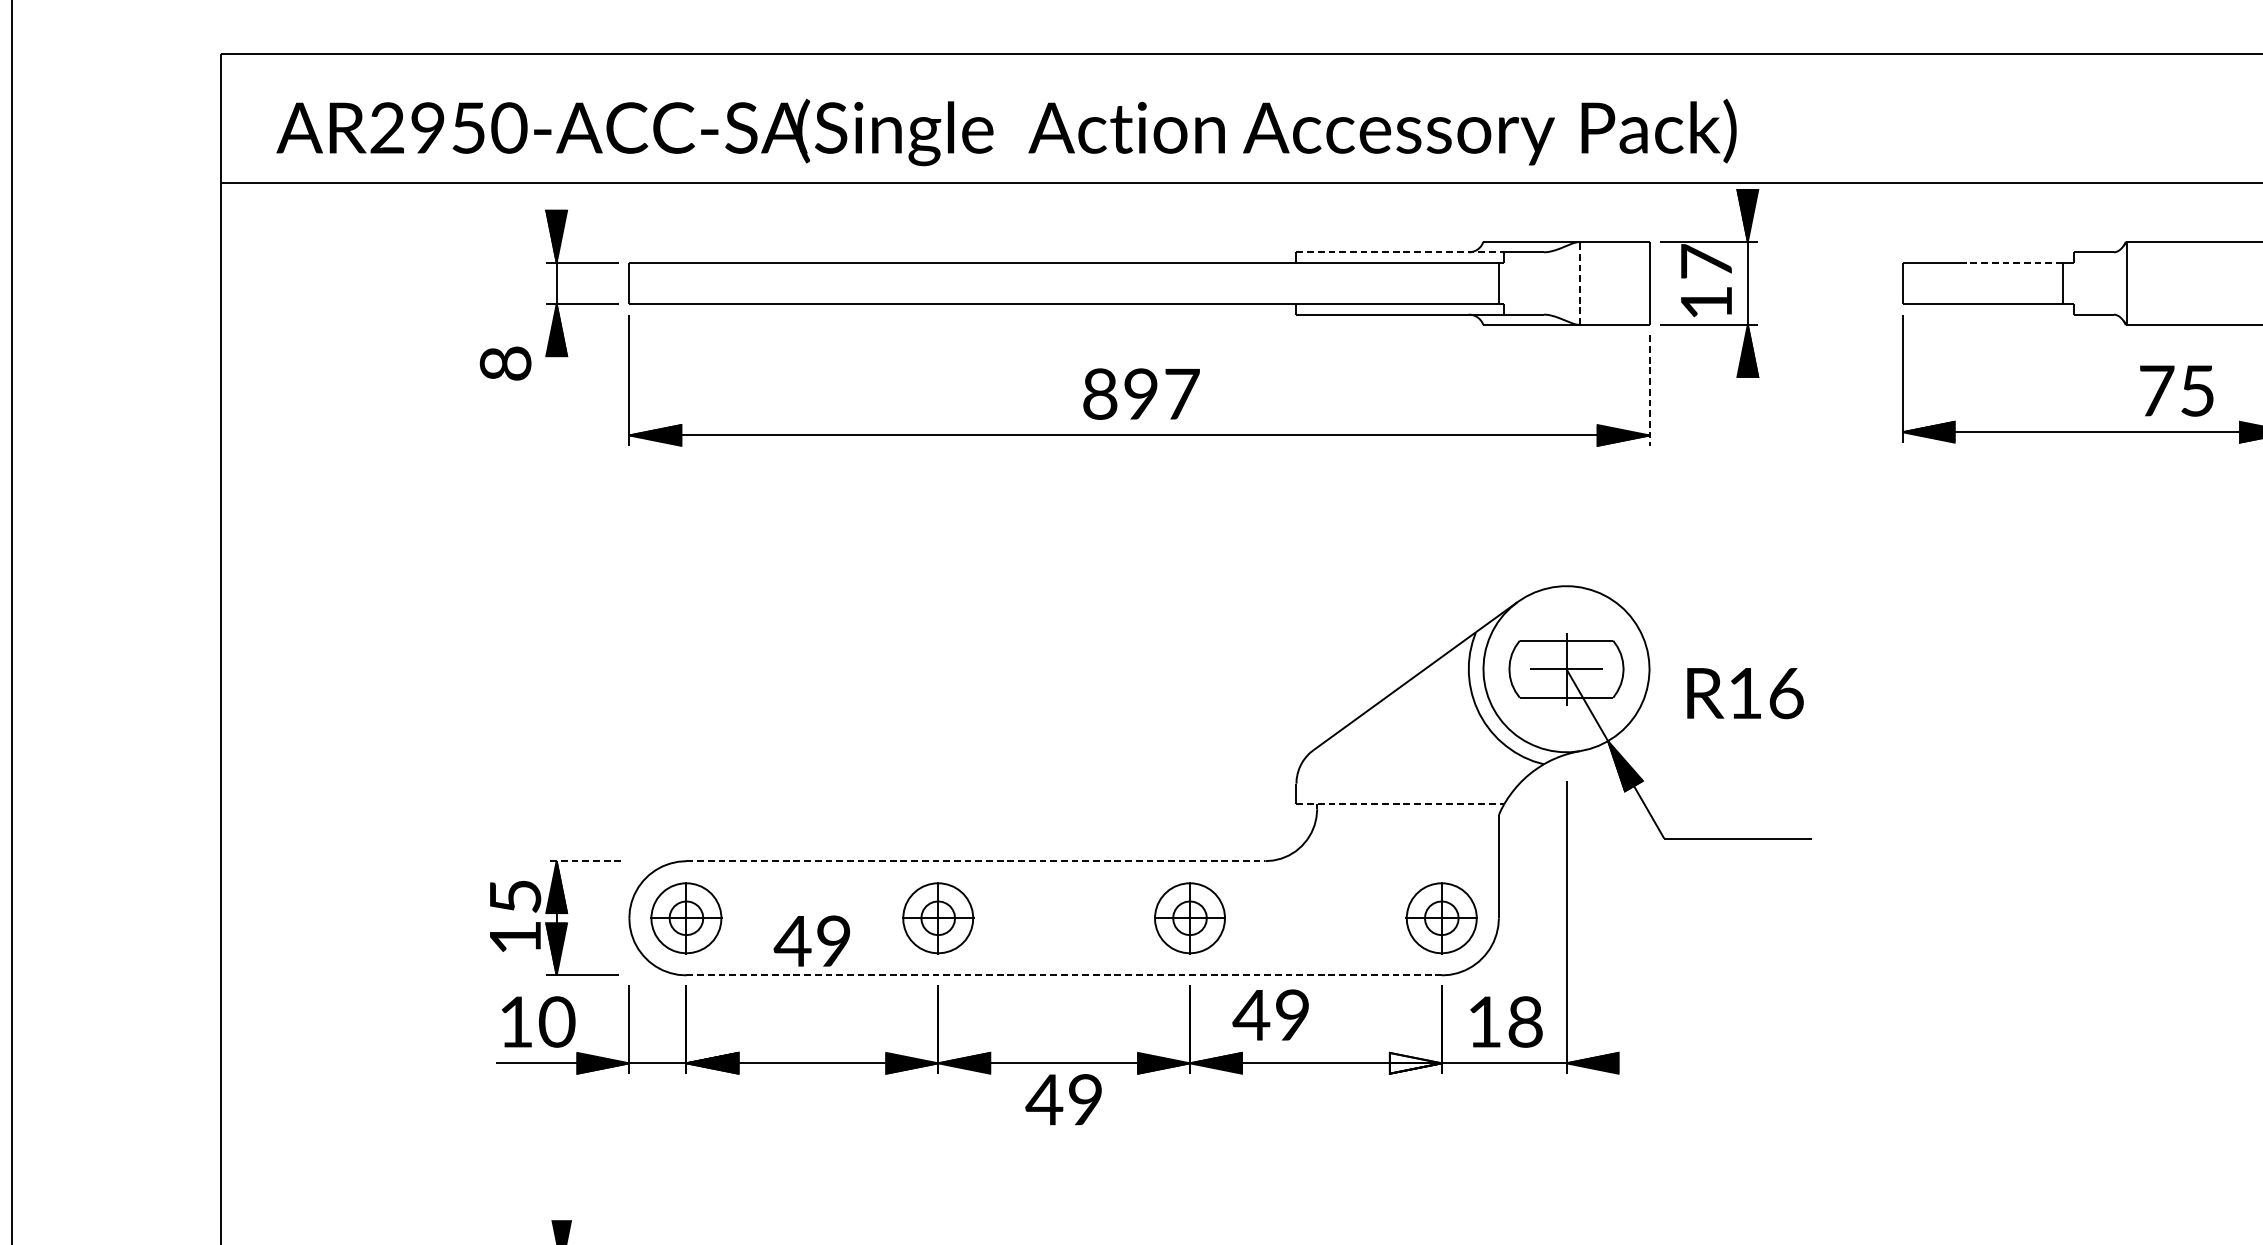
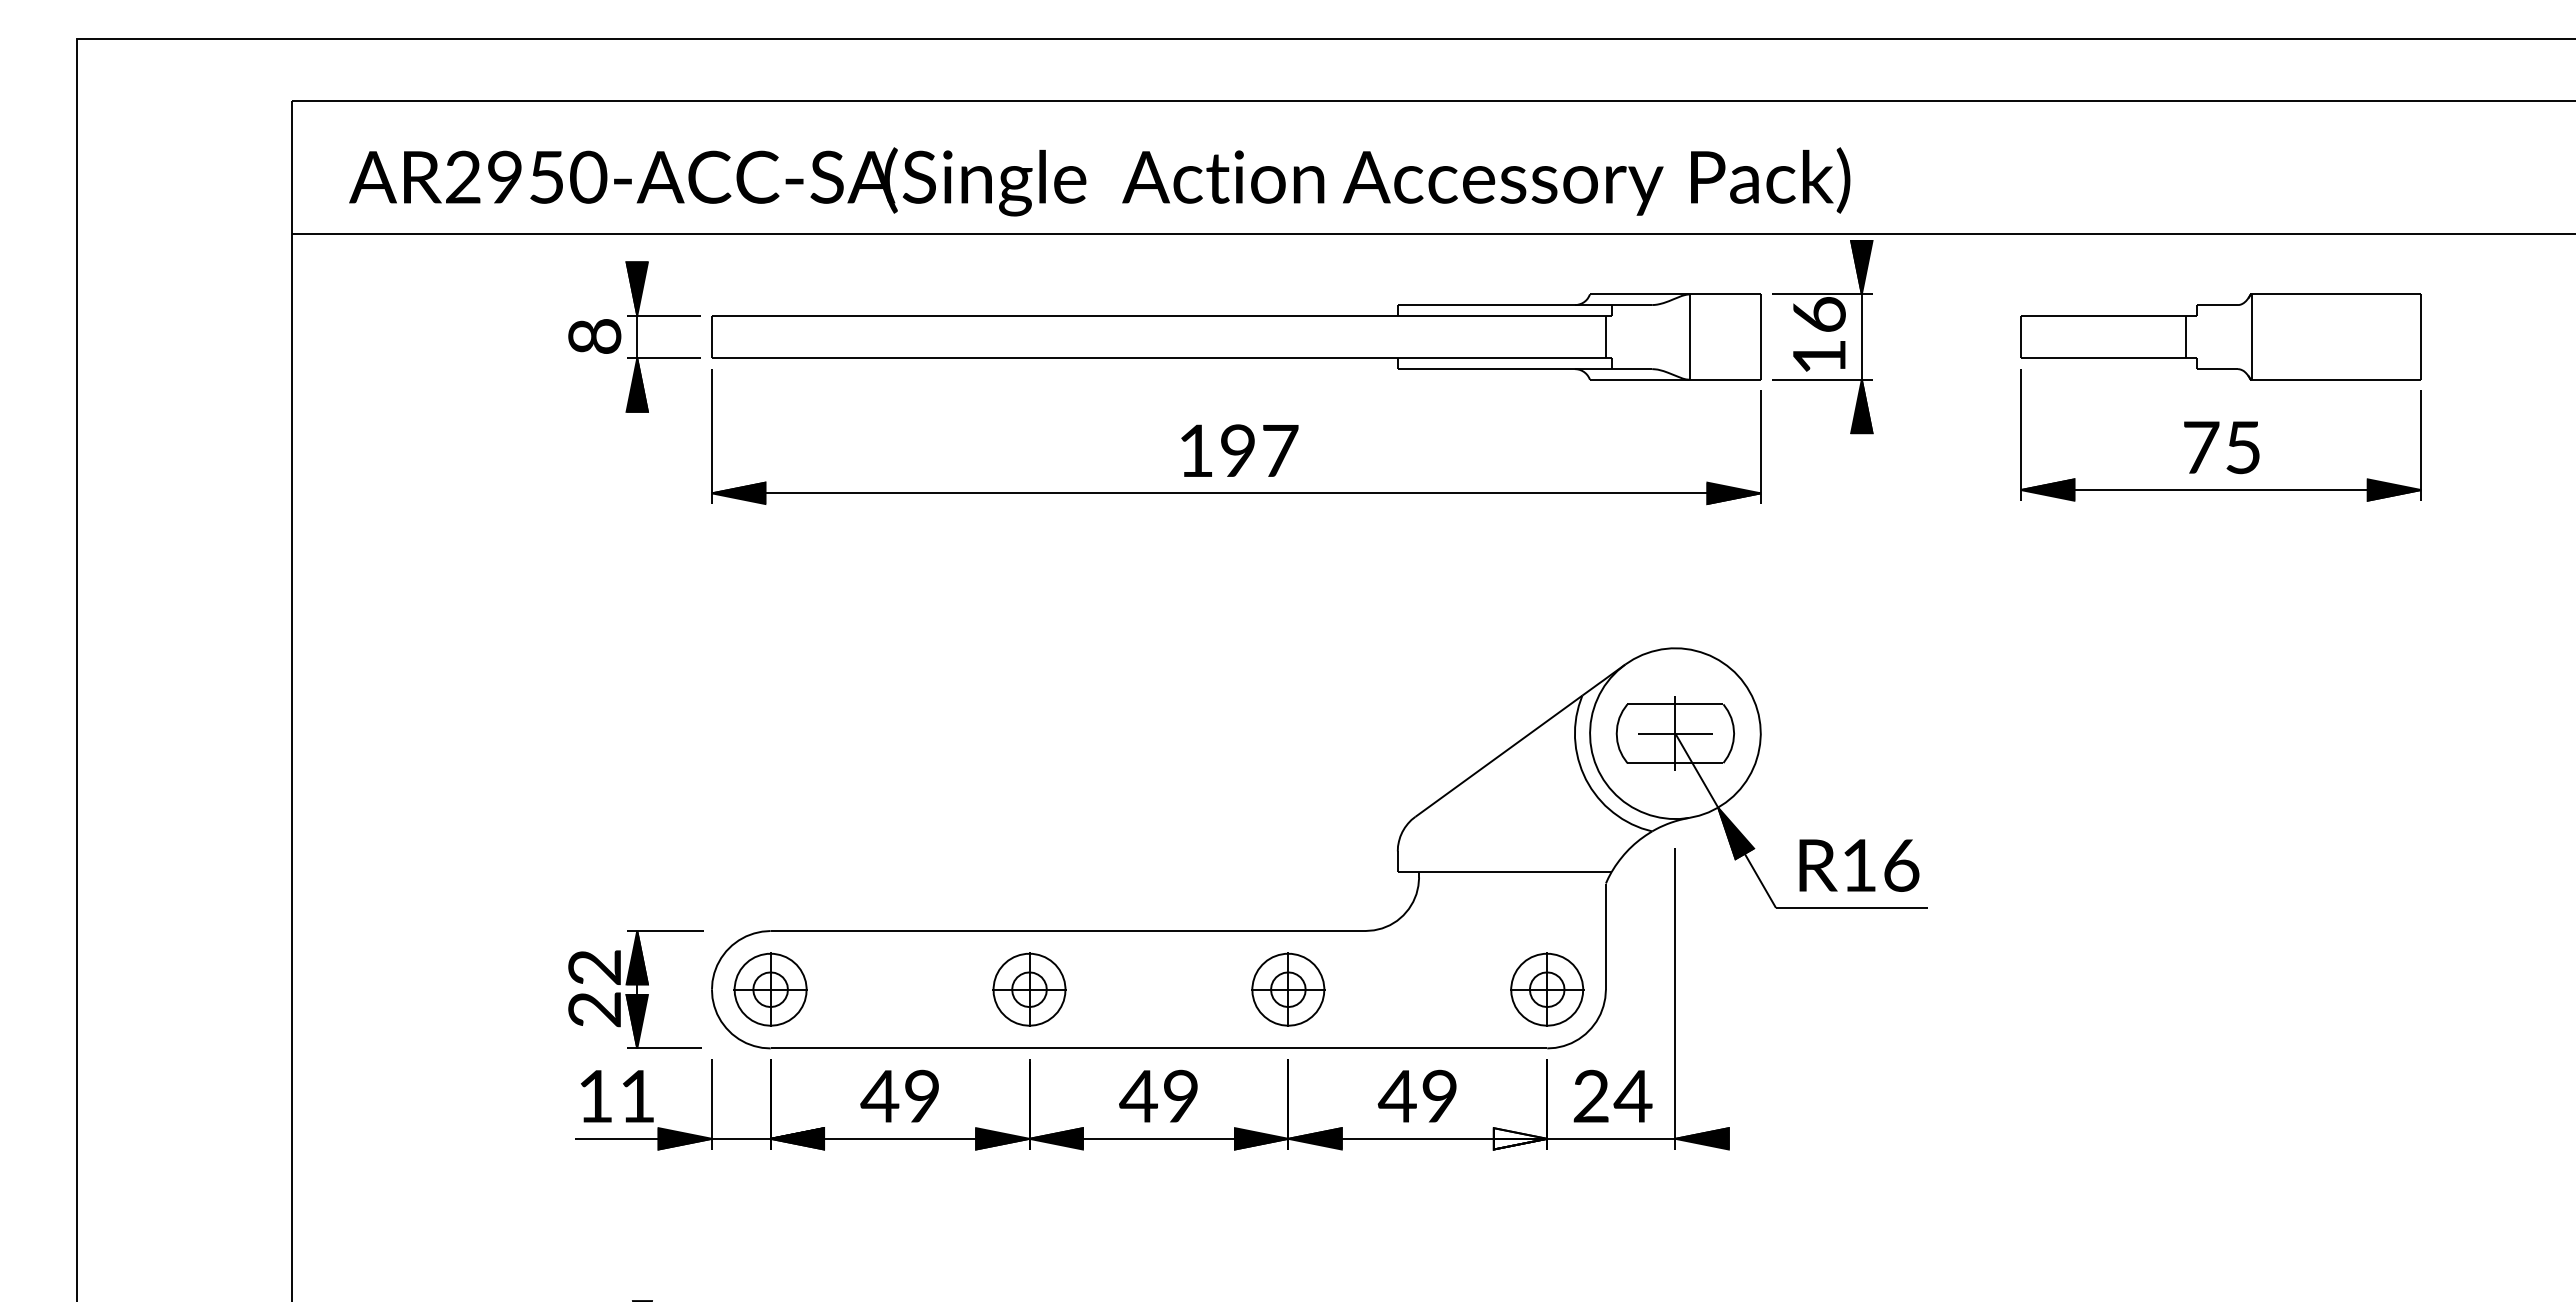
line: (1400, 252) -> (1504, 305), dashed -> solid
text: (1706, 260) -> (1819, 313), 17 -> 16
line: (2012, 262) -> (2133, 315), dashed -> solid
line: (1580, 283) -> (1689, 337), dashed -> solid
text: (505, 363) -> (594, 336), moved
line: (1649, 390) -> (1760, 447), dashed -> solid
text: (2176, 390) -> (2221, 447), moved
text: (1099, 393) -> (1195, 450), 897 -> 197
text: (1745, 693) -> (1859, 865), moved
line: (1400, 804) -> (1504, 872), dashed -> solid
line: (584, 861) -> (665, 931), dashed -> solid
line: (976, 861) -> (1068, 931), dashed -> solid
text: (515, 917) -> (594, 988), 15 -> 22
text: (811, 940) -> (899, 1095), moved
line: (1064, 975) -> (1159, 1048), dashed -> solid
text: (1269, 1014) -> (1416, 1095), moved
text: (556, 1021) -> (637, 1095), 10 -> 11
text: (1505, 1021) -> (1612, 1095), 18 -> 24
text: (1063, 1098) -> (1158, 1095), moved

